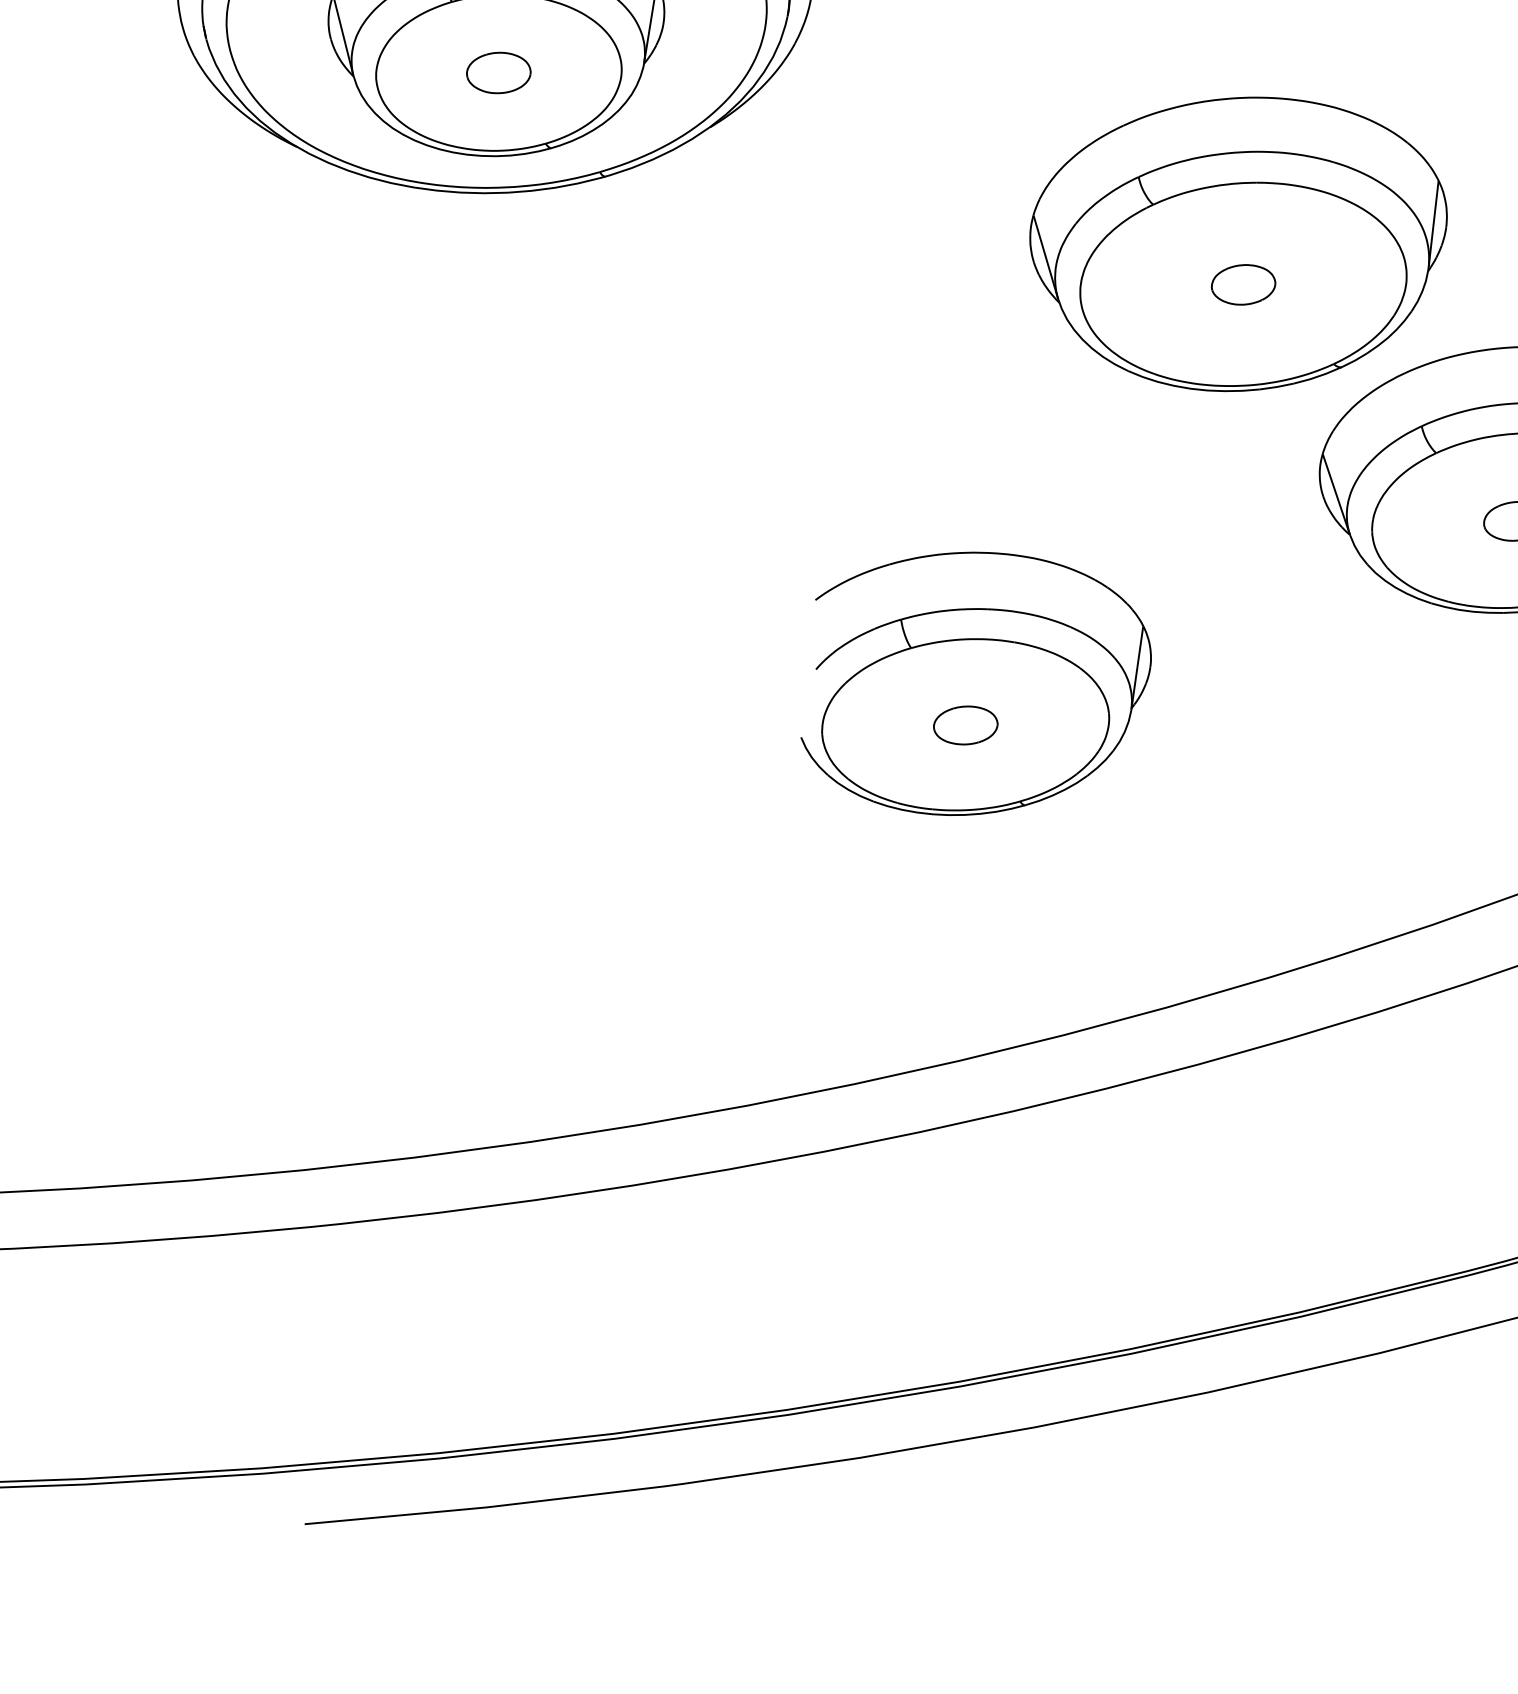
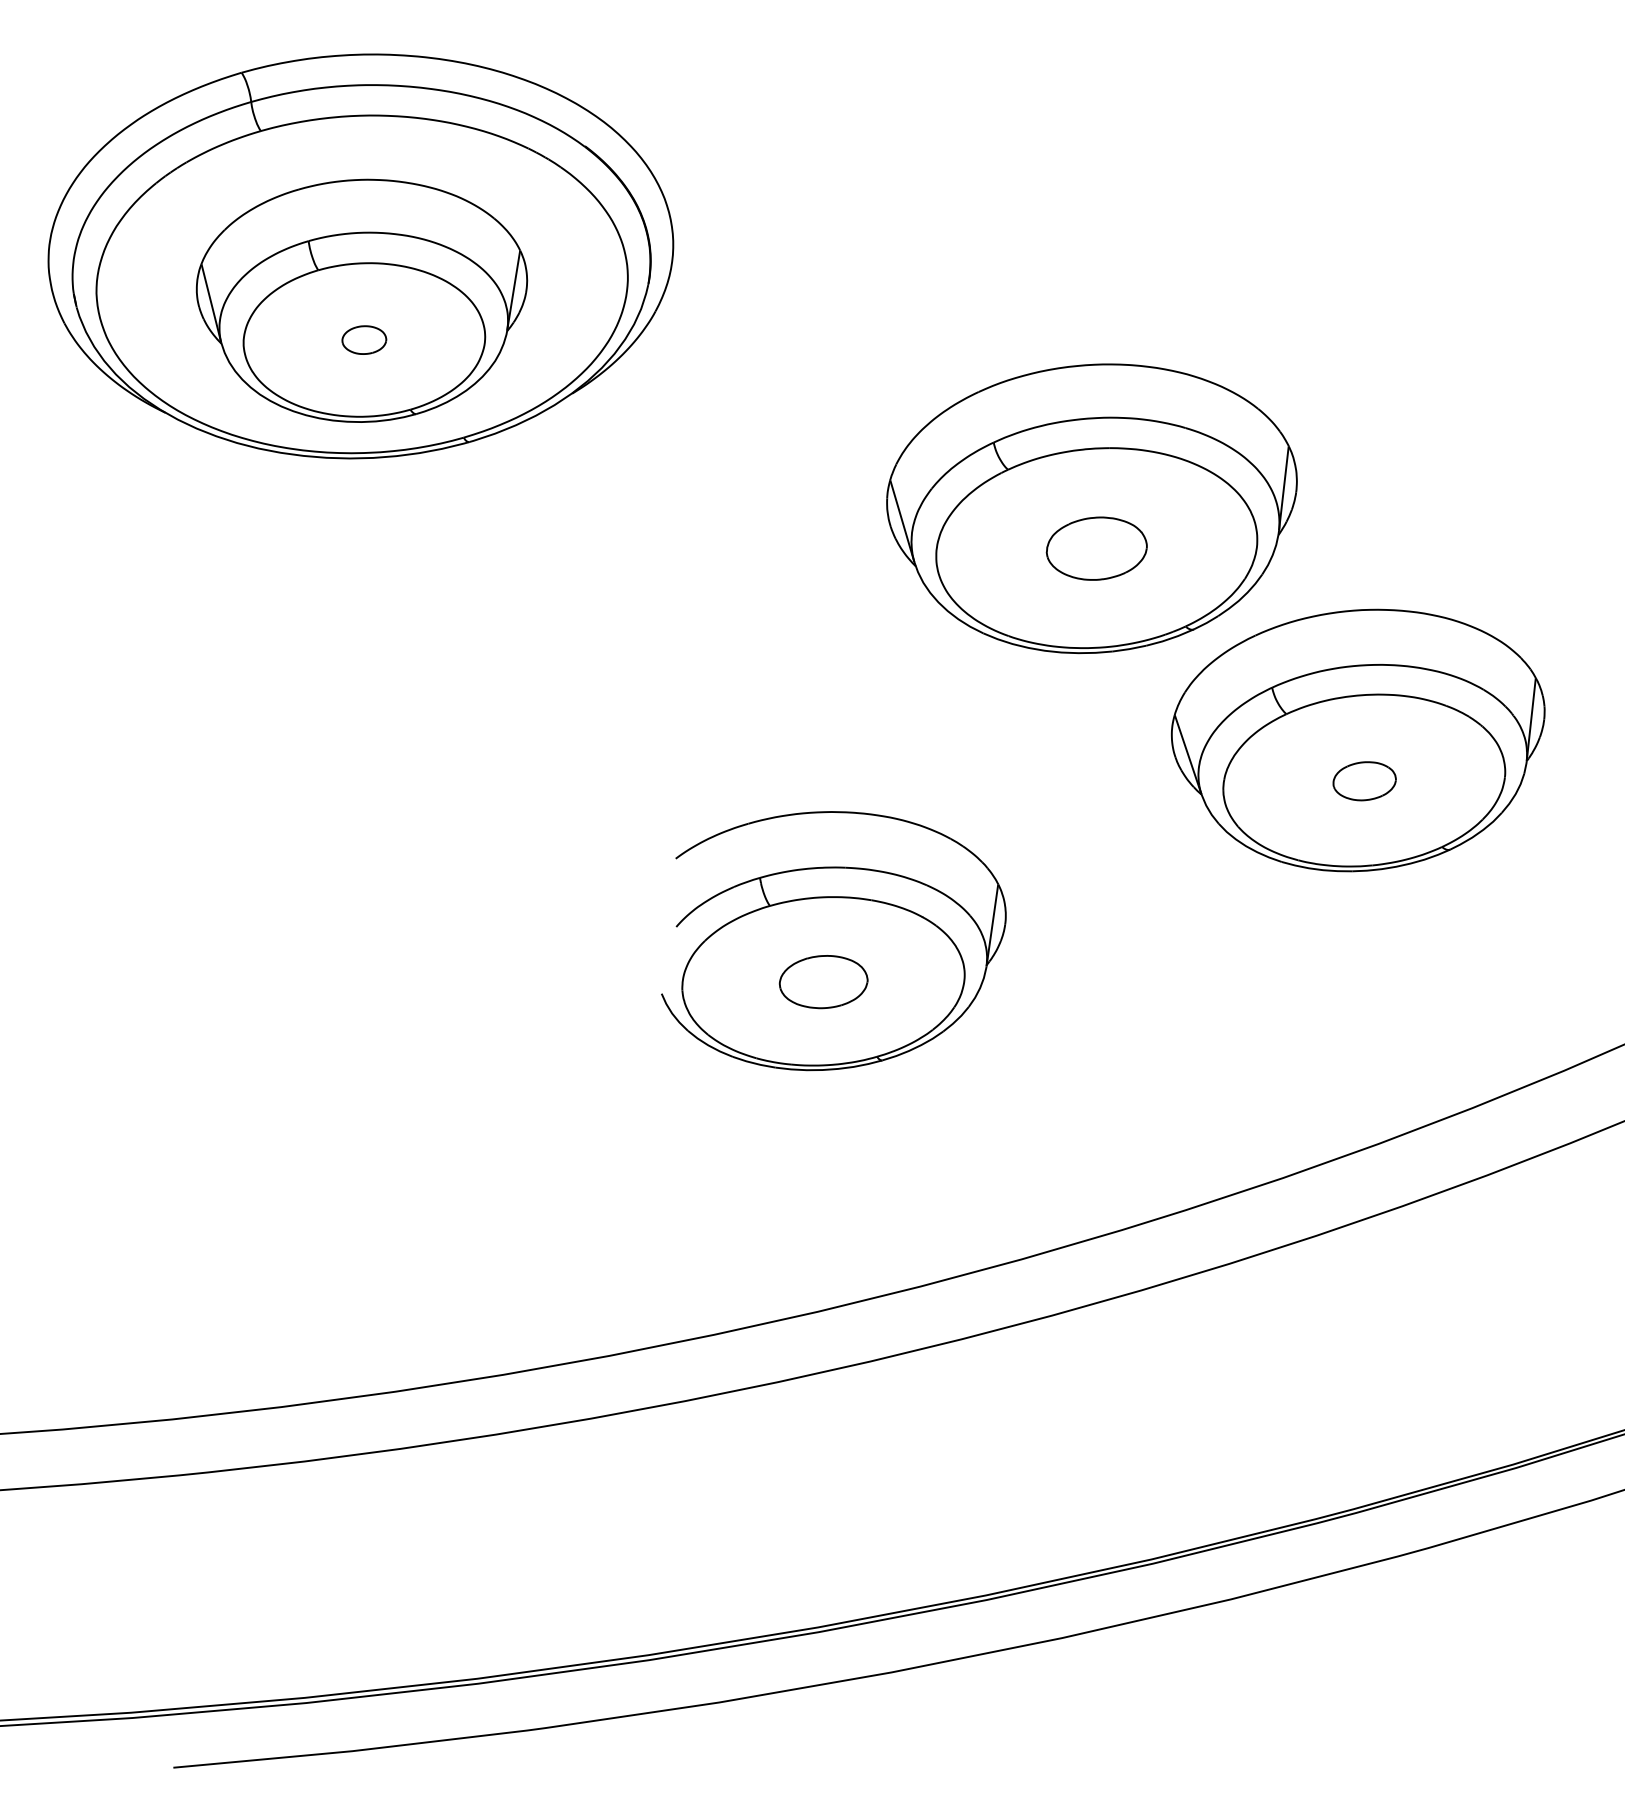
part: (499, 72) -> (364, 339), size x0.7
part: (1243, 284) -> (1096, 548), size x1.6
part: (965, 724) -> (823, 981), size x1.4

